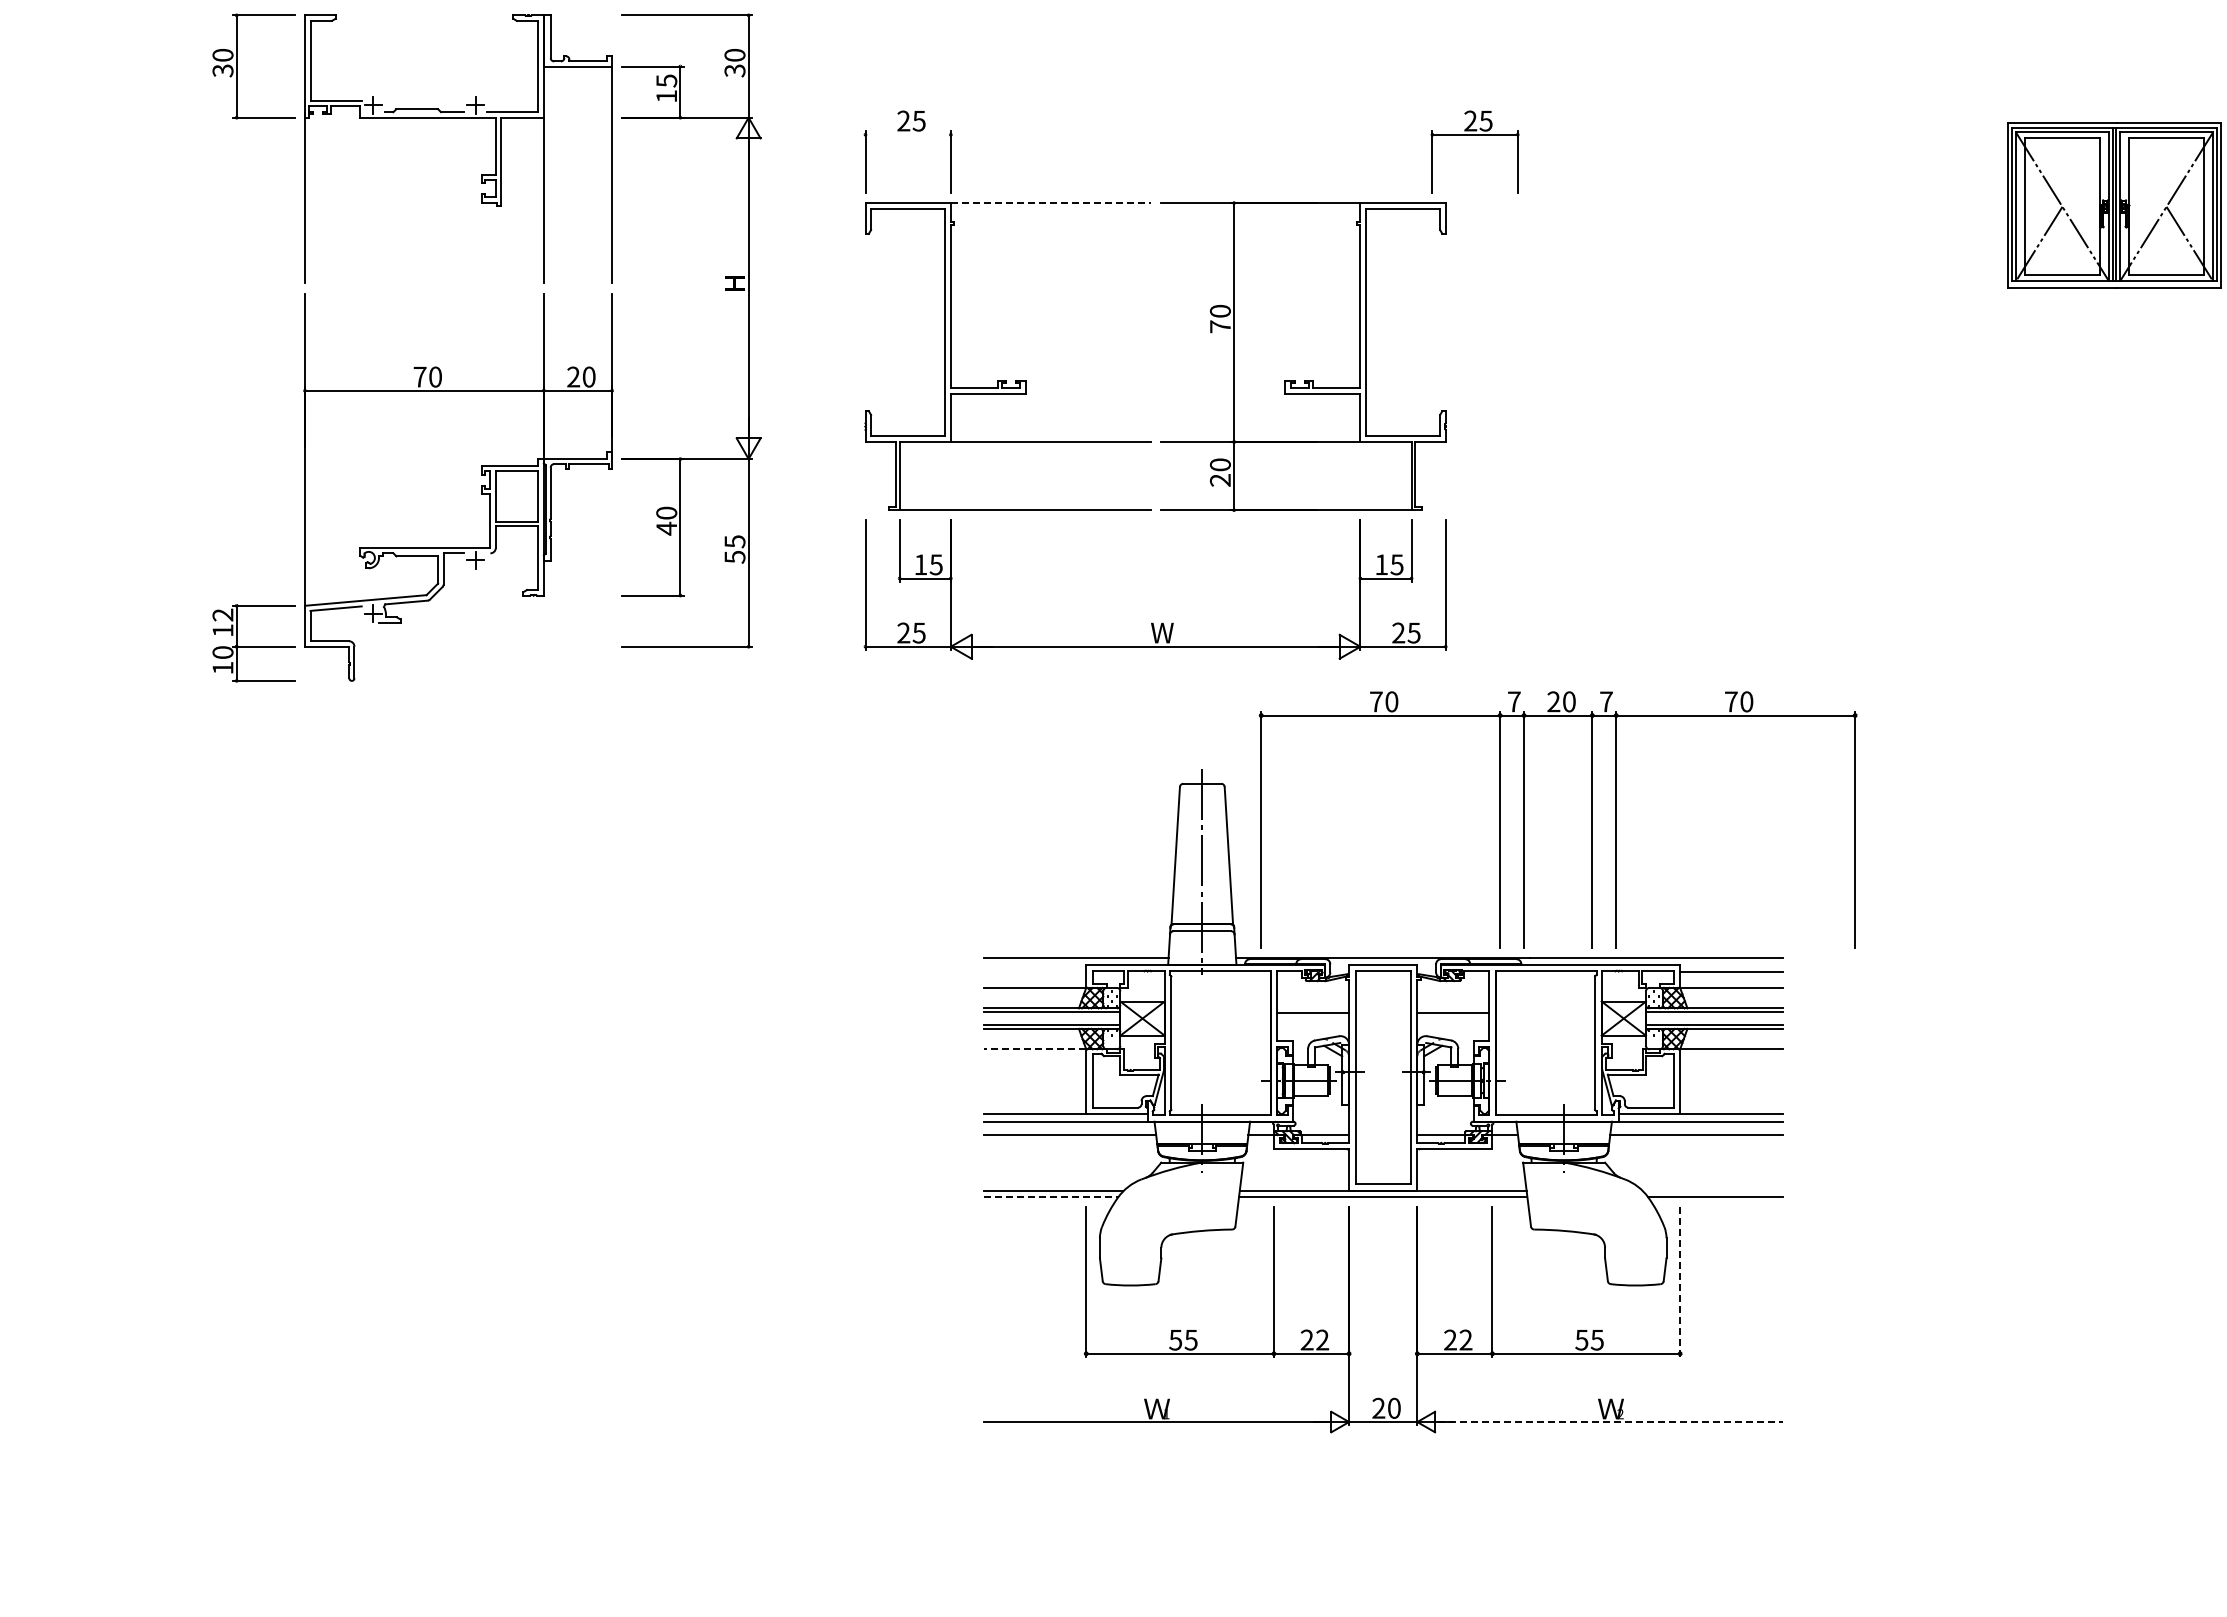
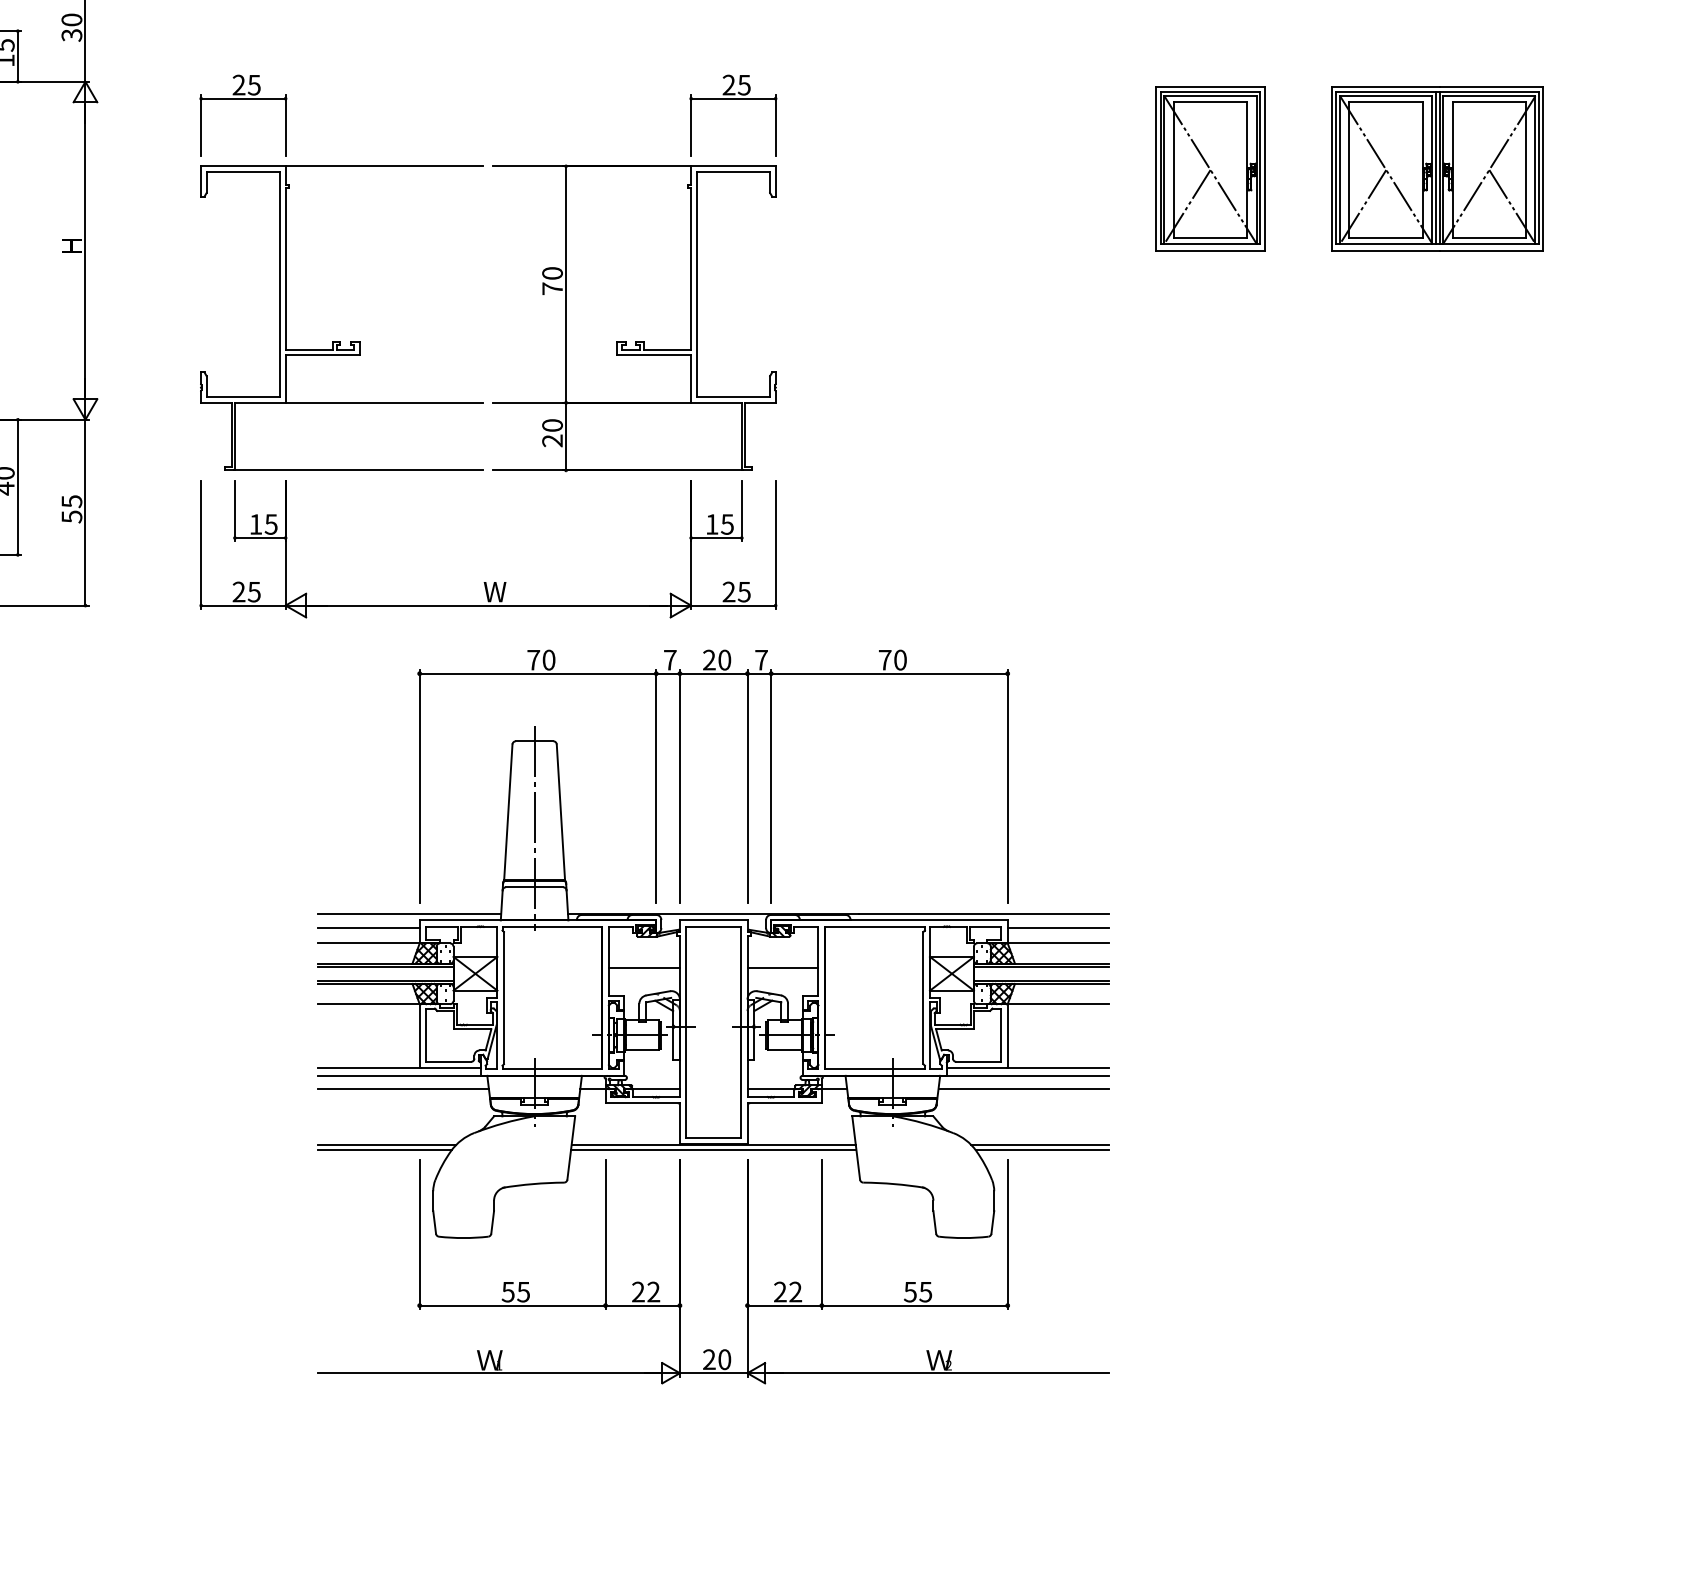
line: (907, 134) -> (242, 98), added
part: (1474, 135) -> (732, 99), moved
line: (1050, 203) -> (384, 166), dashed -> solid
part: (1884, 205) -> (1210, 168), added
part: (1591, 819) -> (746, 776), moved
line: (1034, 972) -> (368, 928), added
line: (1034, 1049) -> (368, 1004), dashed -> solid
line: (1712, 1191) -> (1039, 1144), added
line: (1051, 1196) -> (385, 1149), dashed -> solid
line: (1680, 1282) -> (1008, 1235), dashed -> solid
line: (1610, 1422) -> (938, 1373), dashed -> solid

